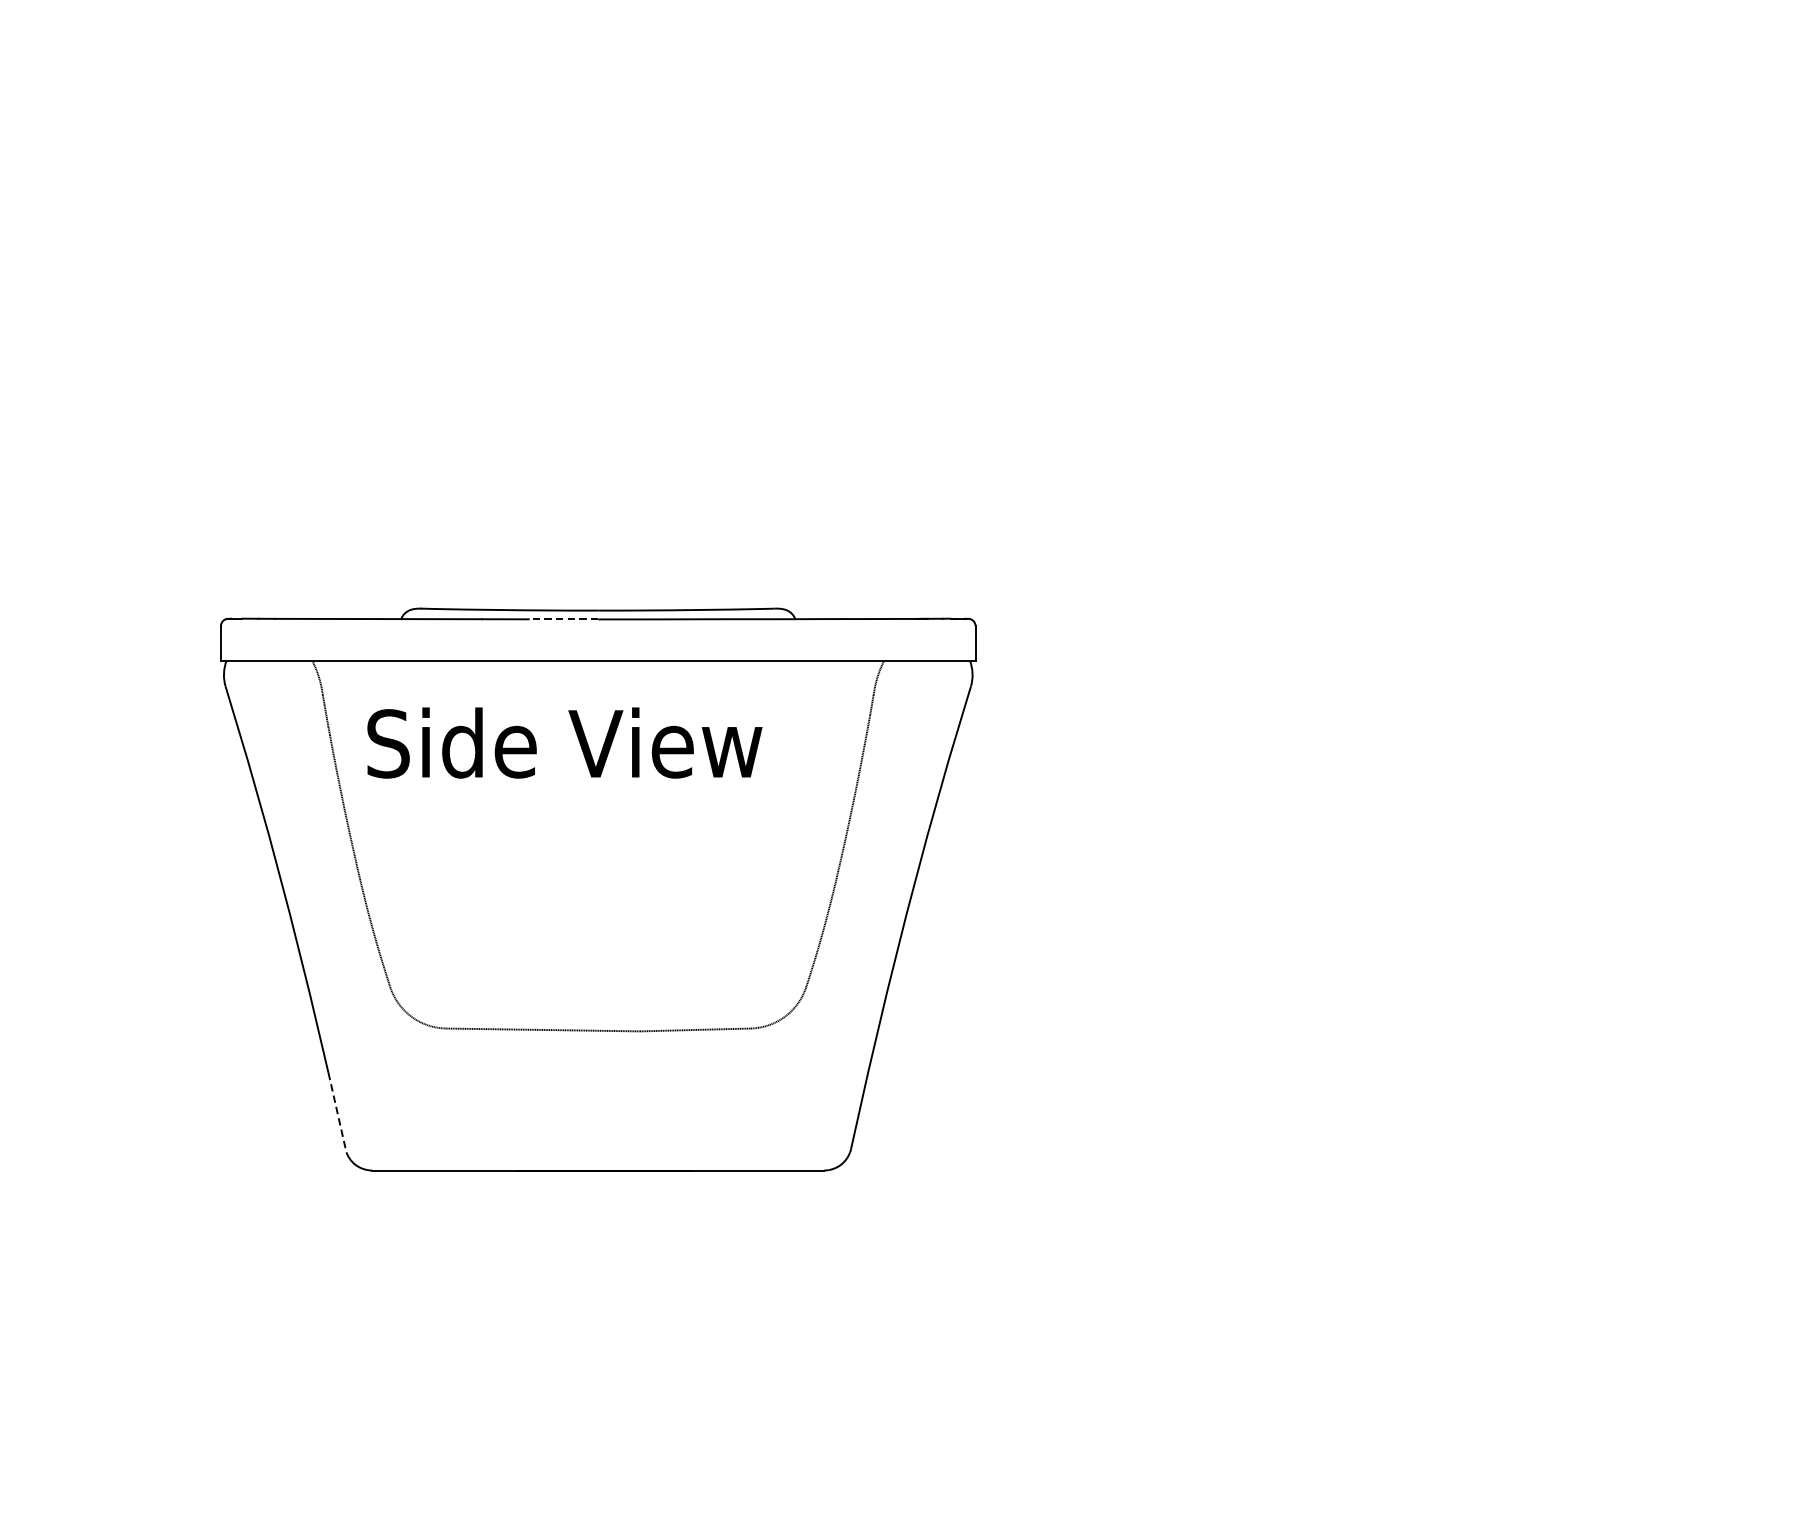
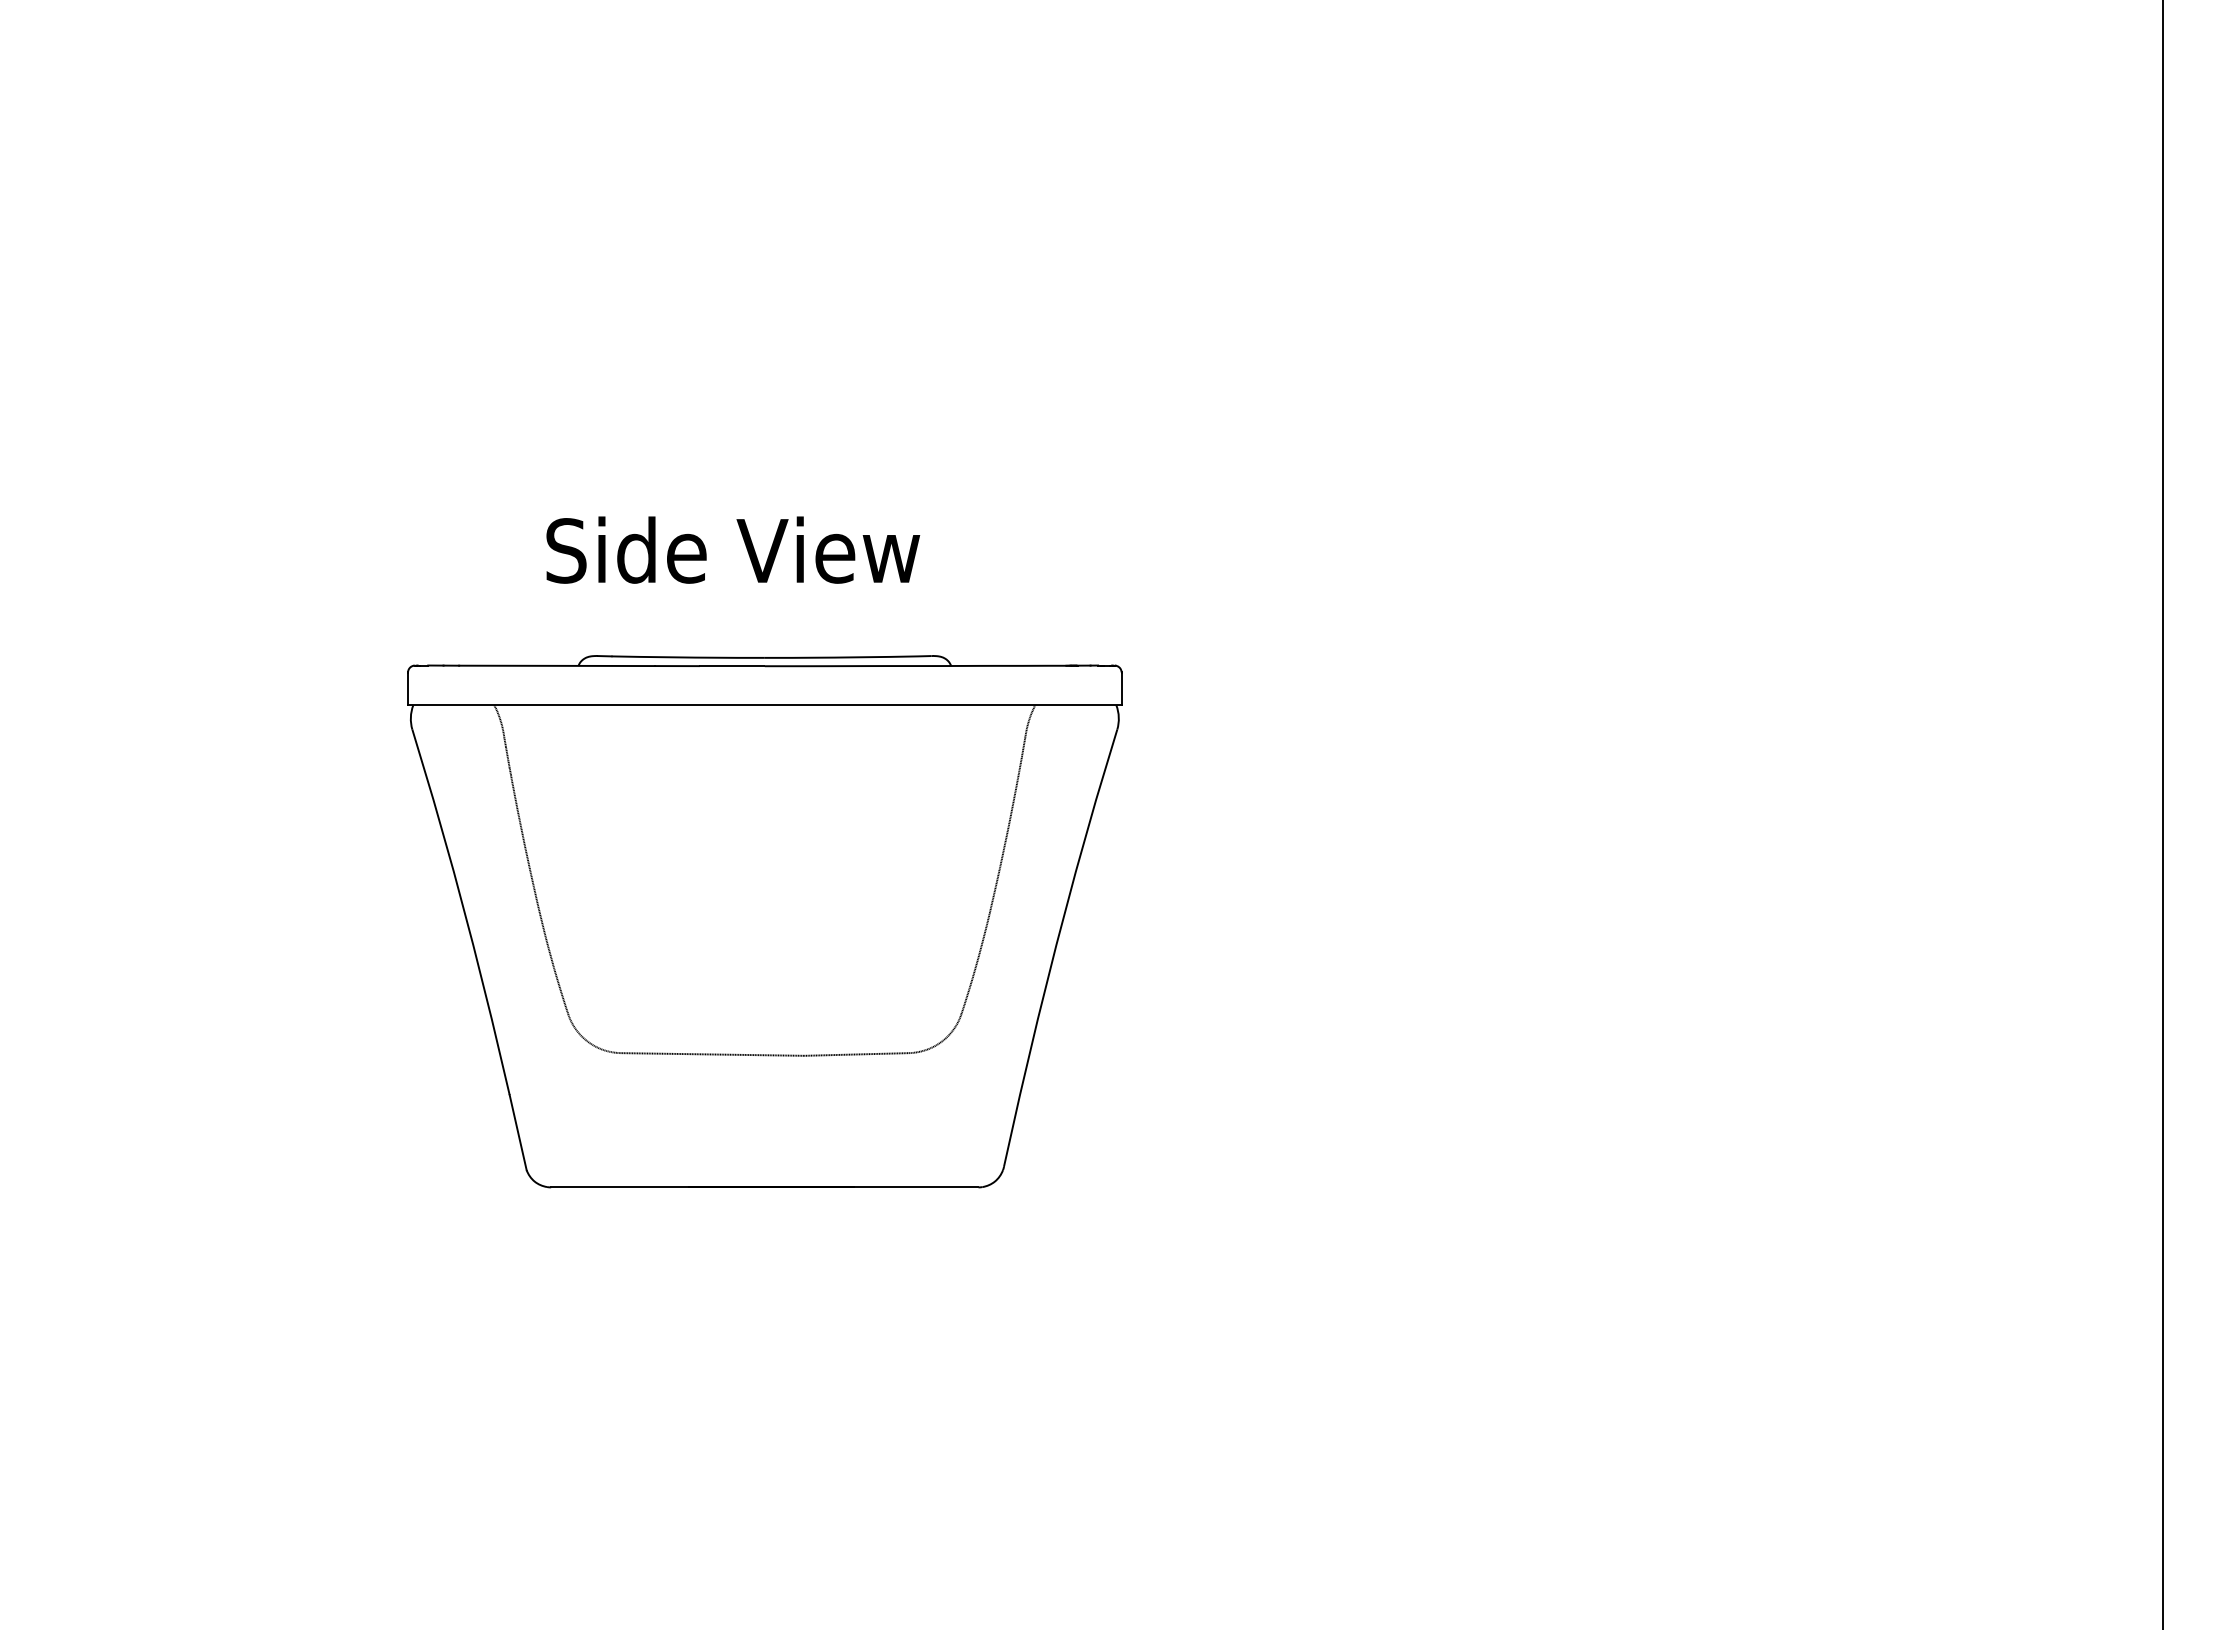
line: (563, 619) -> (731, 666), dashed -> solid
text: (565, 742) -> (733, 549), moved
line: (337, 1113) -> (518, 1133), dashed -> solid

